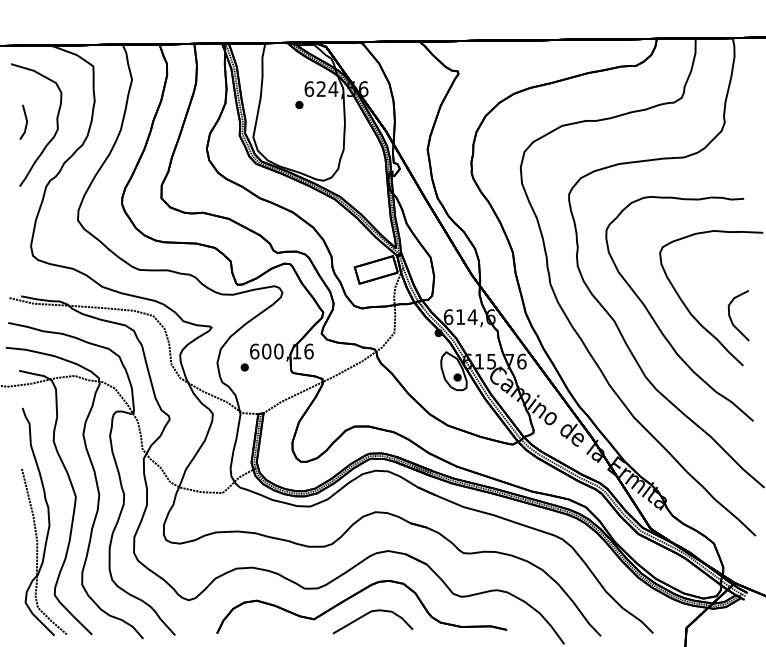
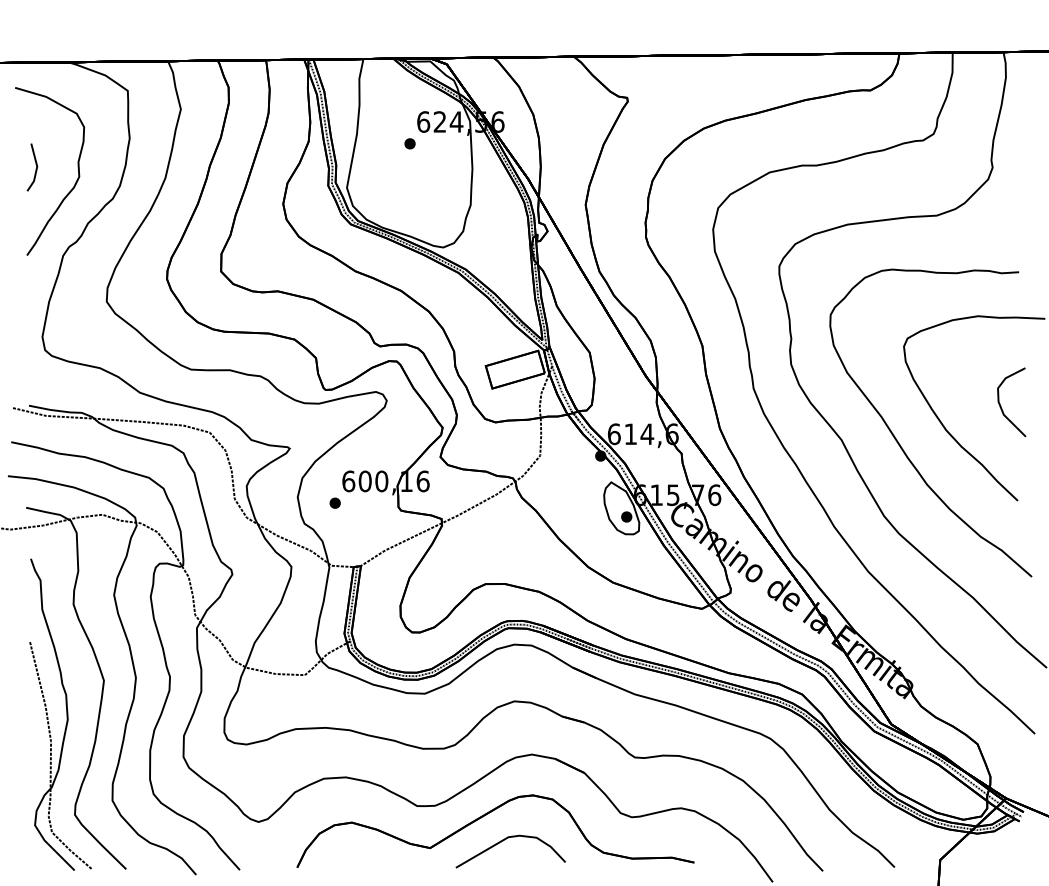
part: (731, 318) -> (1001, 405), moved

